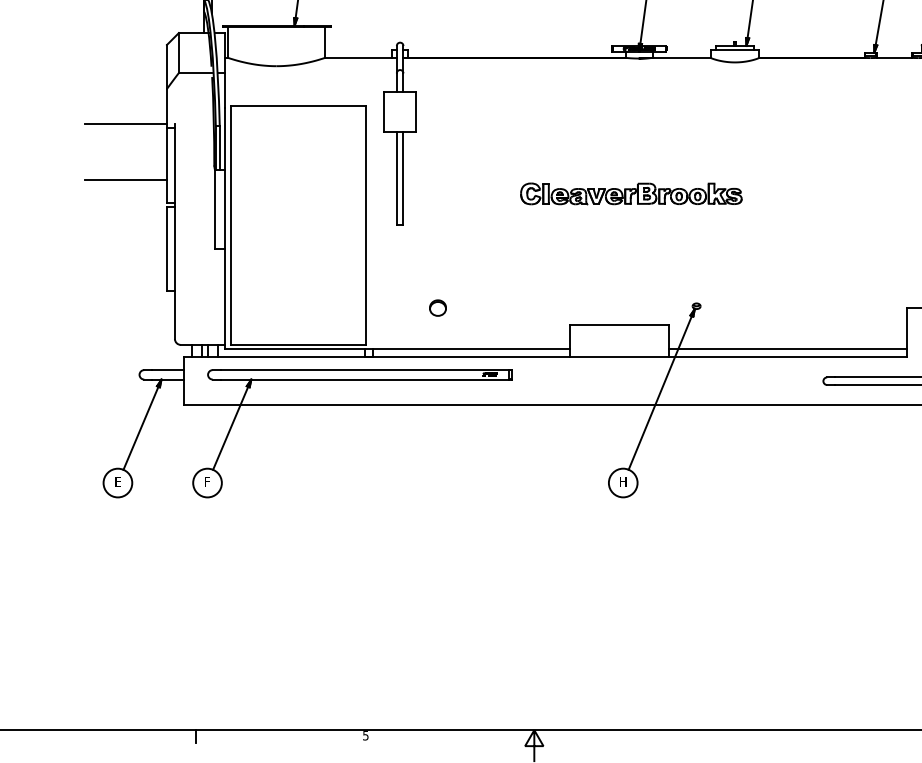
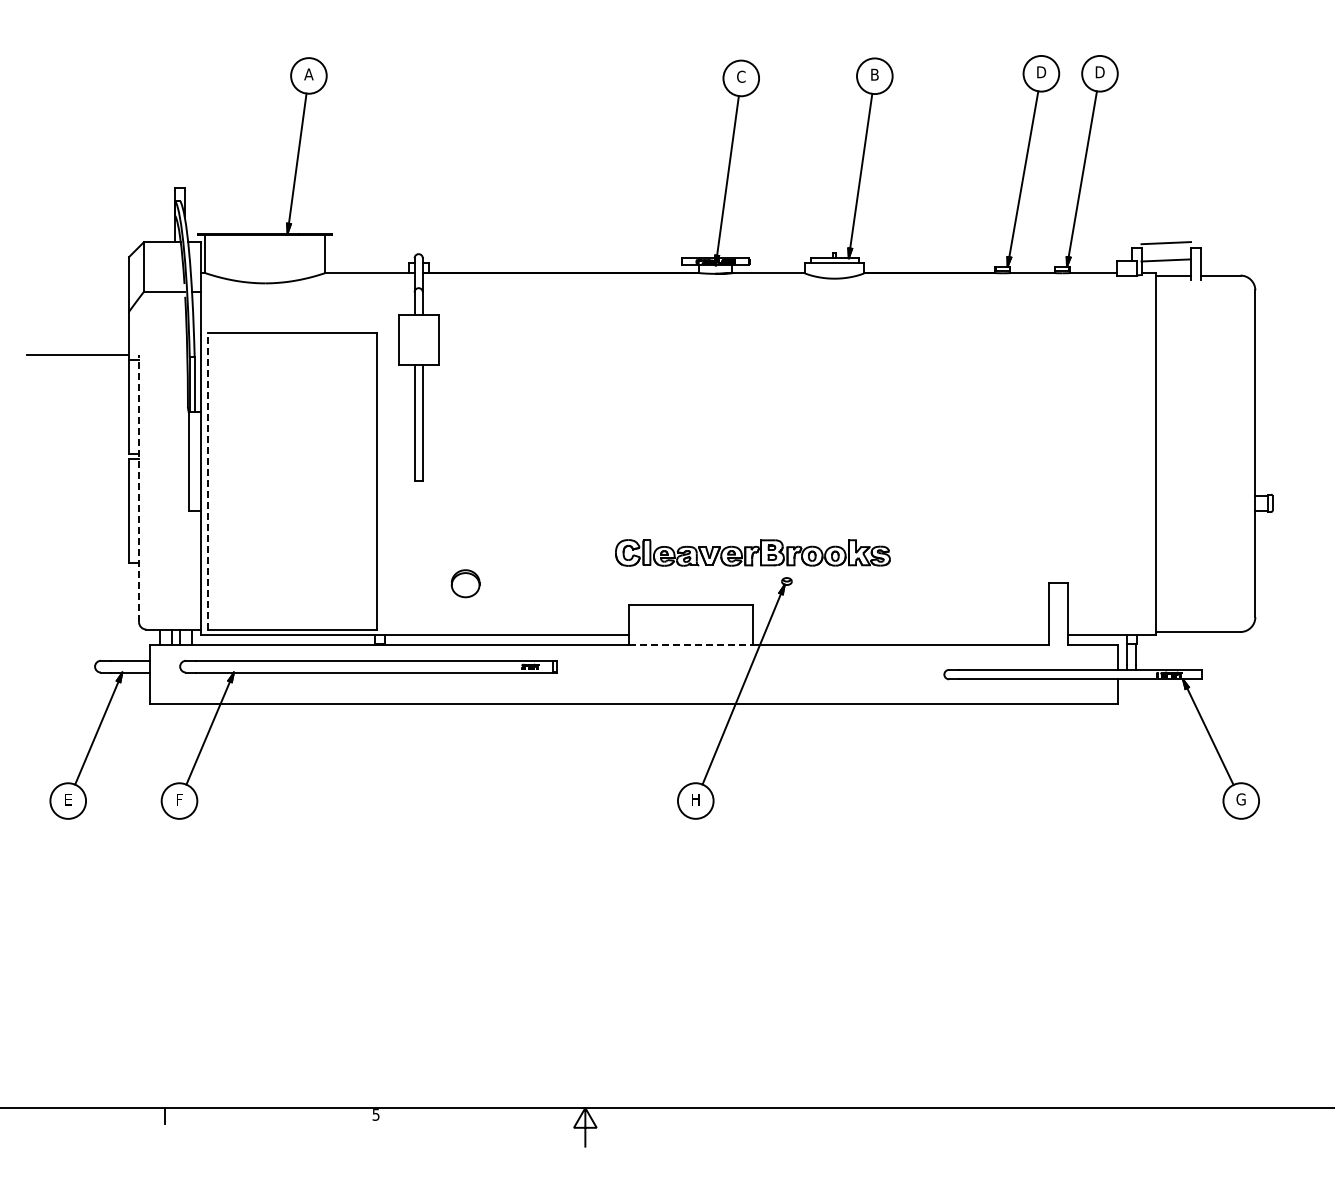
line: (126, 179) -> (78, 424), removed
part: (631, 193) -> (752, 552), moved
line: (230, 225) -> (208, 481), solid -> dashed
line: (175, 231) -> (139, 488), solid -> dashed
part: (437, 307) -> (465, 583), size x1.4
line: (788, 348) -> (900, 634), removed
line: (619, 356) -> (691, 644), solid -> dashed

